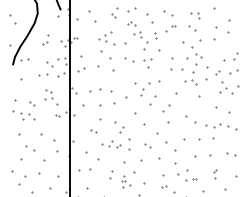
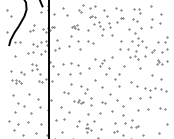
part: (106, 38) -> (75, 27), size x0.6
part: (147, 63) -> (103, 44), removed
part: (226, 87) -> (159, 61), size x0.6
part: (145, 89) -> (102, 63), size x0.6
part: (23, 115) -> (16, 81), size x0.6
part: (111, 144) -> (78, 101), size x0.7
part: (215, 174) -> (151, 123), removed

